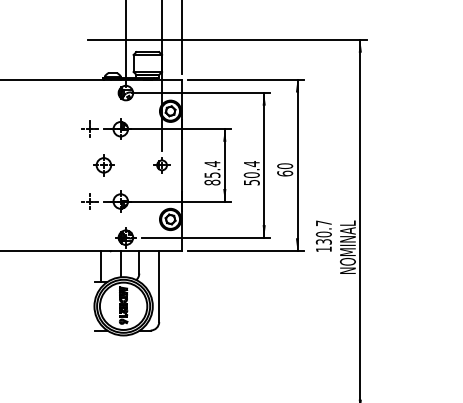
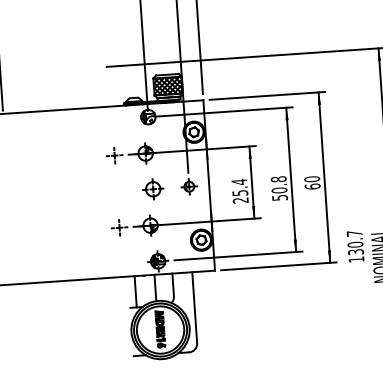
hatch: (147, 63) -> (167, 86), added
text: (251, 164) -> (278, 179), 50.4 -> 50.8
part: (103, 165) -> (152, 189), moved
text: (212, 182) -> (240, 200), 85.4 -> 25.4

